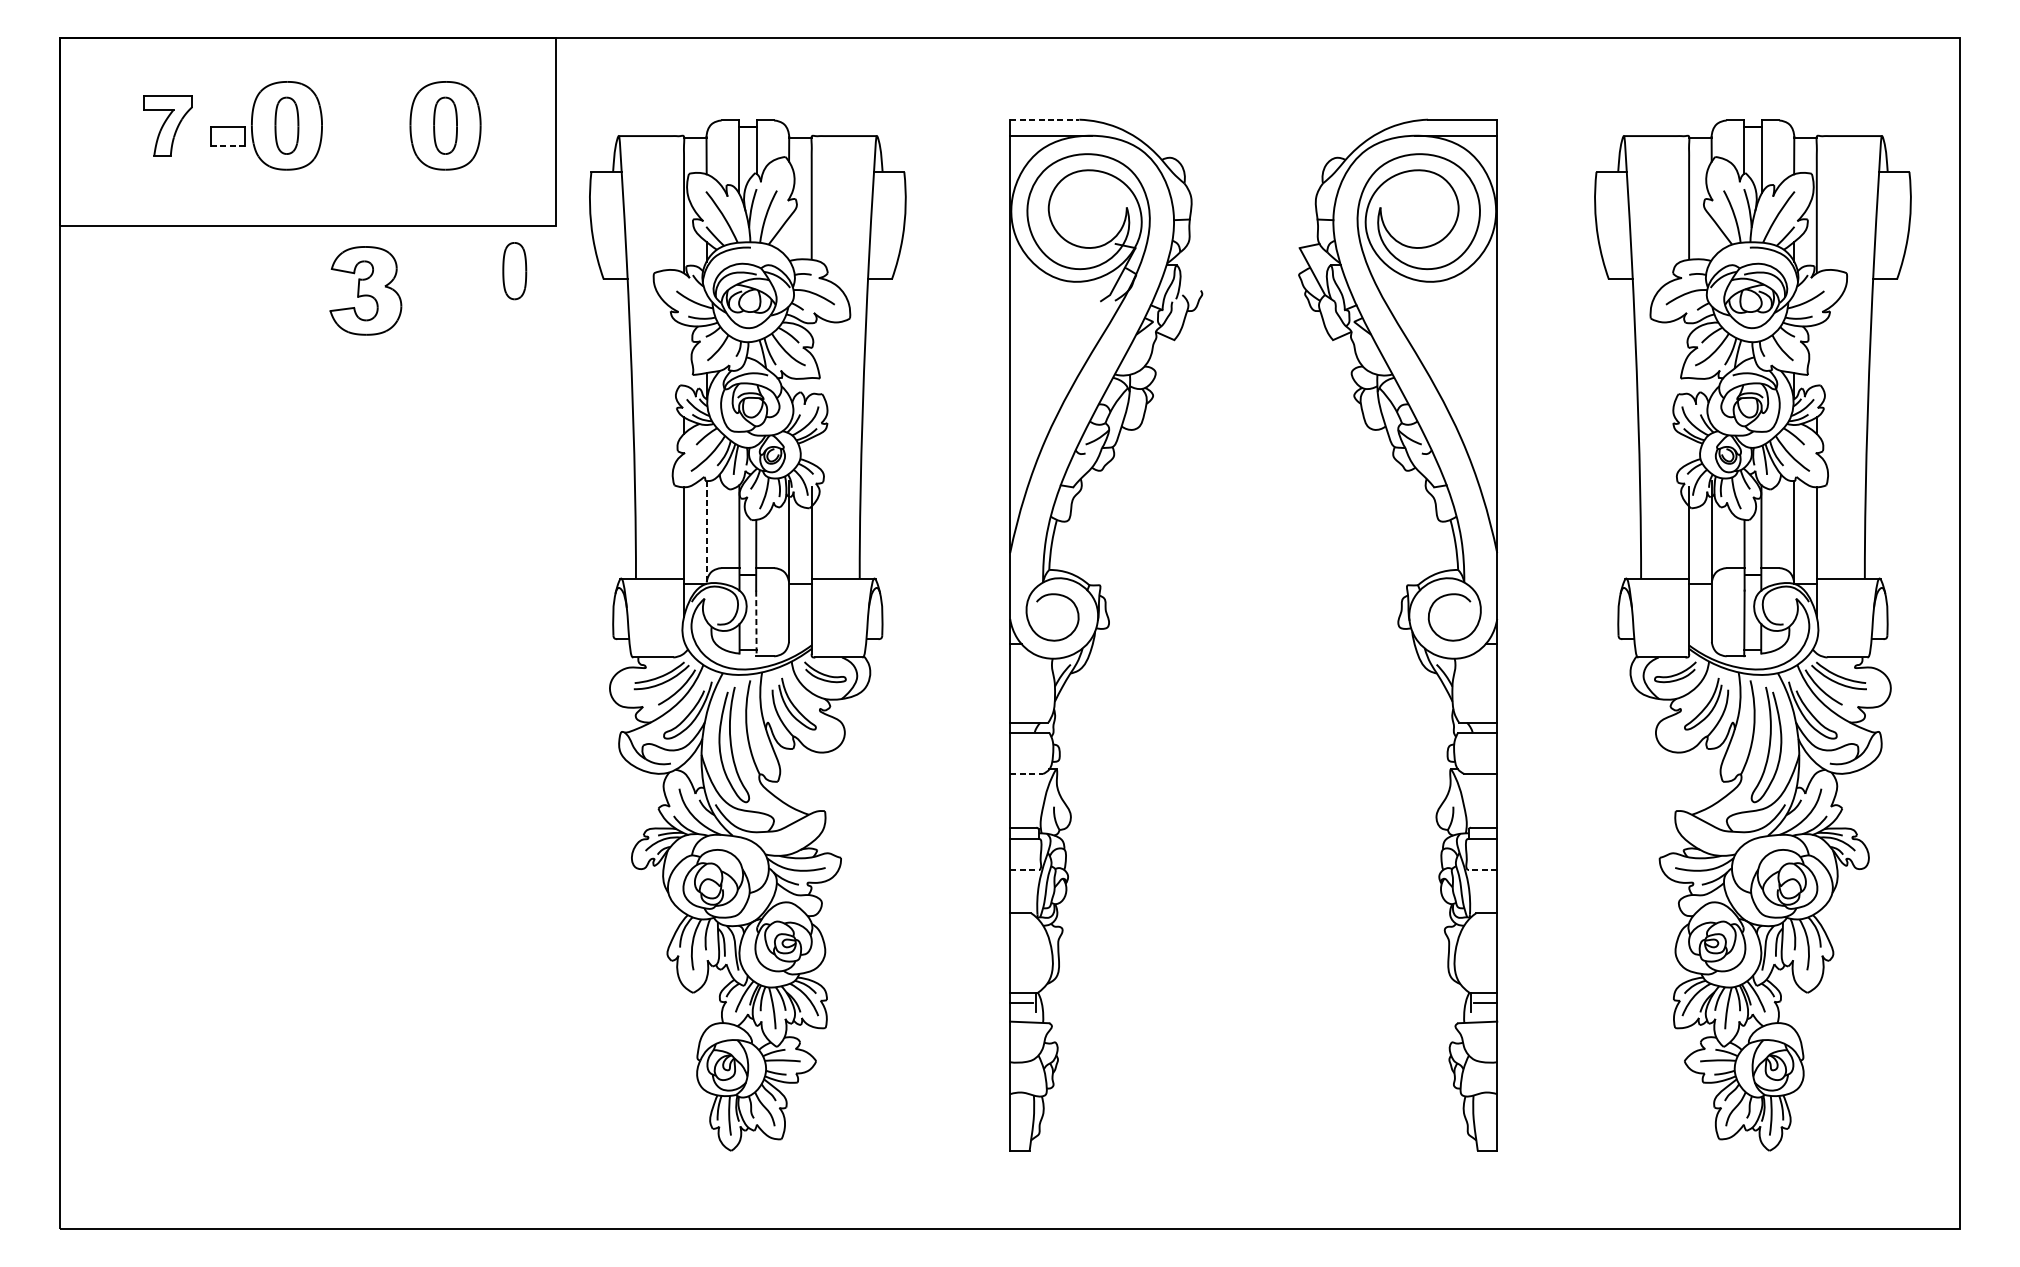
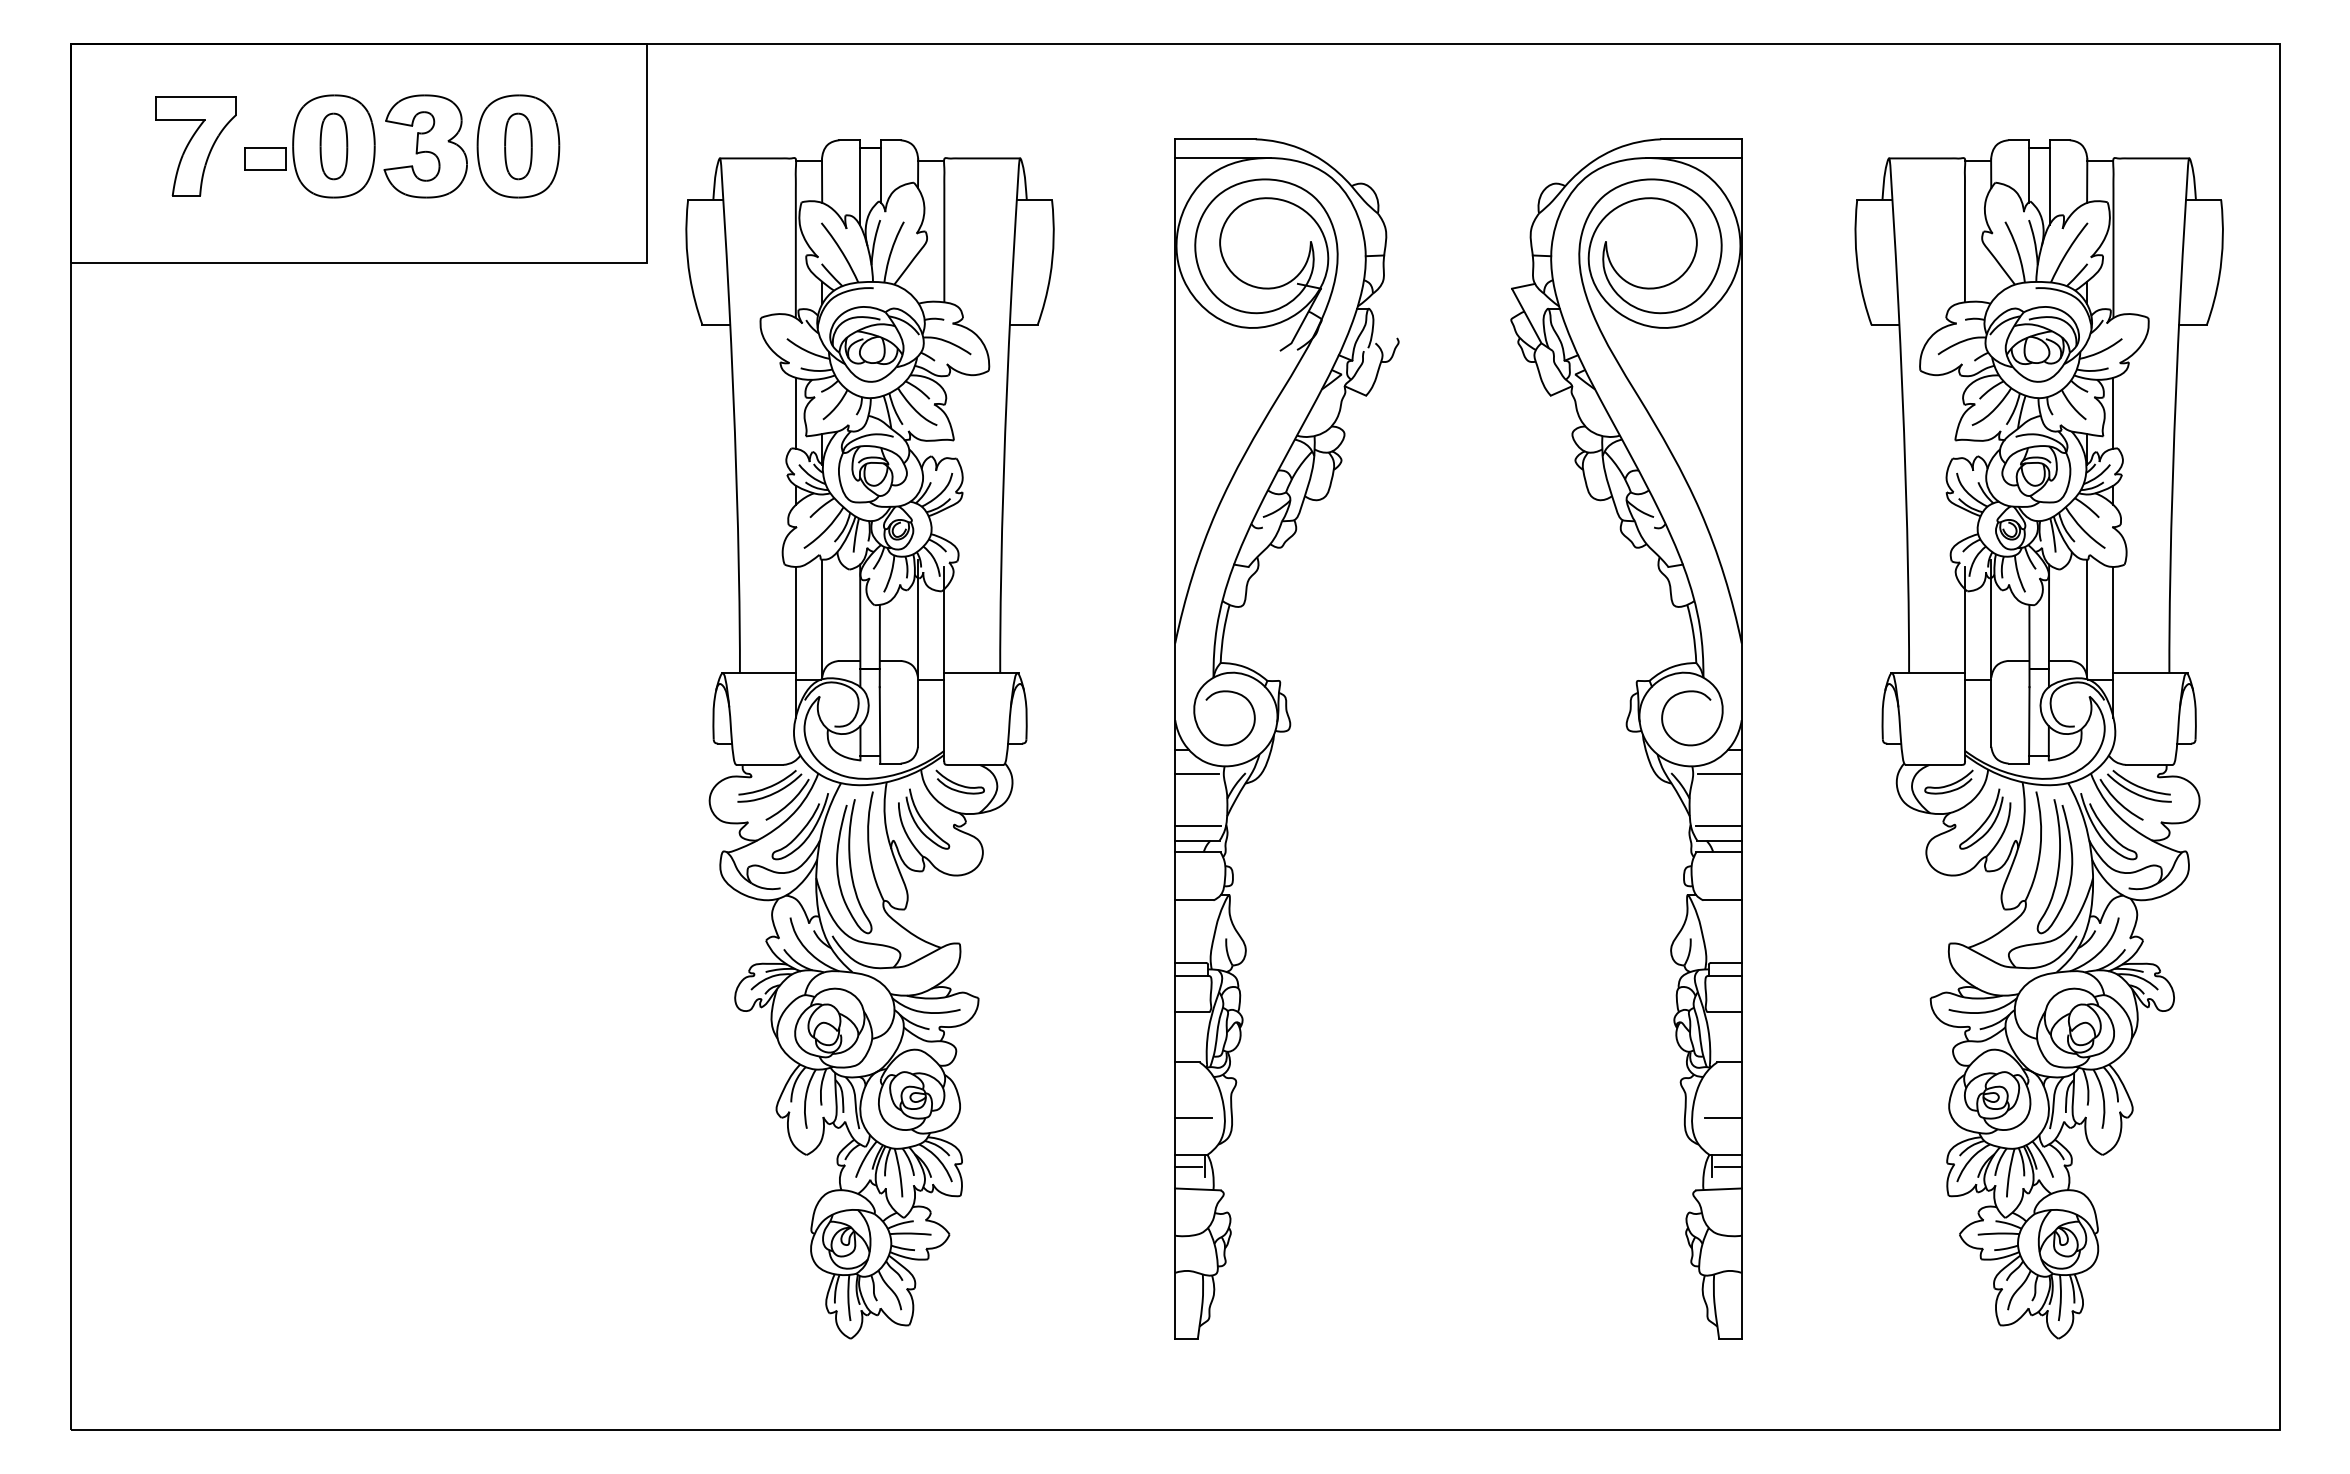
line: (1044, 119) -> (1215, 139), dashed -> solid
part: (167, 125) -> (195, 146), size x1.43
line: (227, 146) -> (264, 170), dashed -> solid
part: (514, 271) -> (598, 315), removed
part: (365, 290) -> (425, 146), moved
line: (683, 354) -> (795, 412), added
line: (1816, 354) -> (2113, 412), added
line: (706, 532) -> (822, 619), dashed -> solid
line: (756, 623) -> (880, 725), dashed -> solid
line: (1029, 664) -> (1197, 773), added
line: (1478, 664) -> (1719, 773), added
line: (1030, 709) -> (1198, 825), added
line: (1477, 709) -> (1718, 825), added
line: (1026, 774) -> (1194, 900), dashed -> solid
line: (1025, 870) -> (1192, 1012), dashed -> solid
line: (1482, 870) -> (1724, 1012), dashed -> solid
line: (1025, 961) -> (1193, 1118), added
line: (1480, 961) -> (1722, 1118), added

